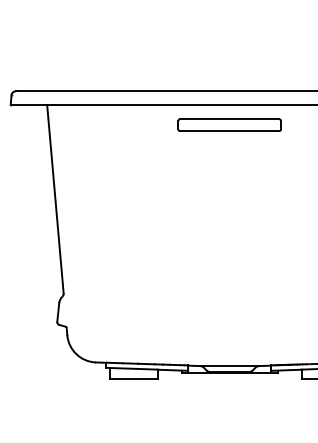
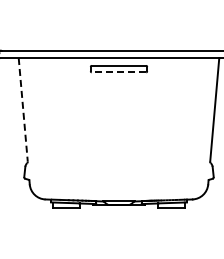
line: (228, 131) -> (118, 72), solid -> dashed
line: (55, 200) -> (23, 110), solid -> dashed

